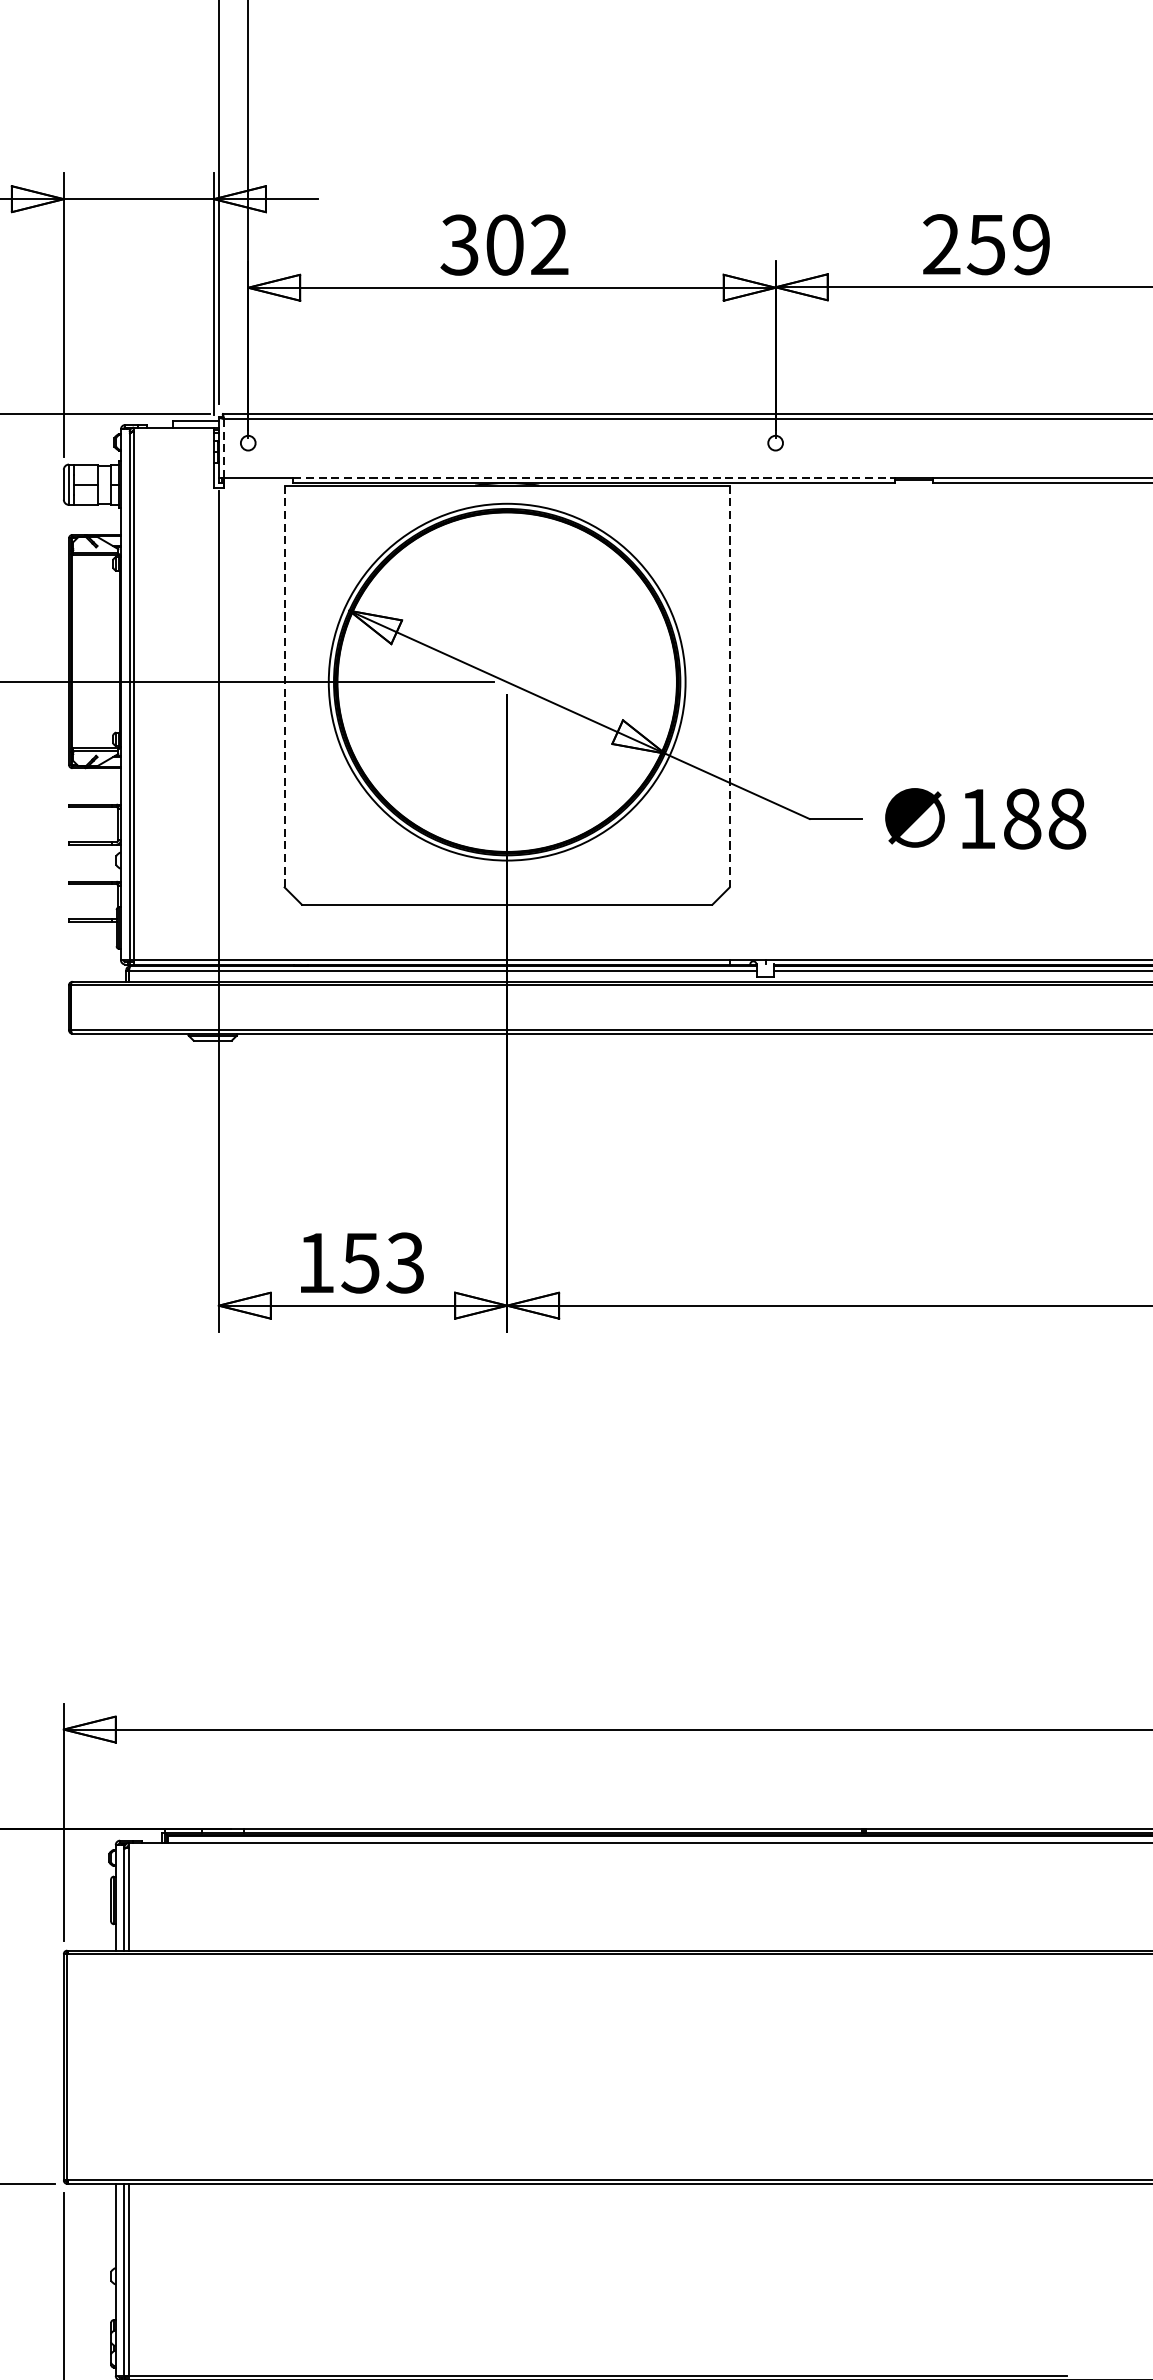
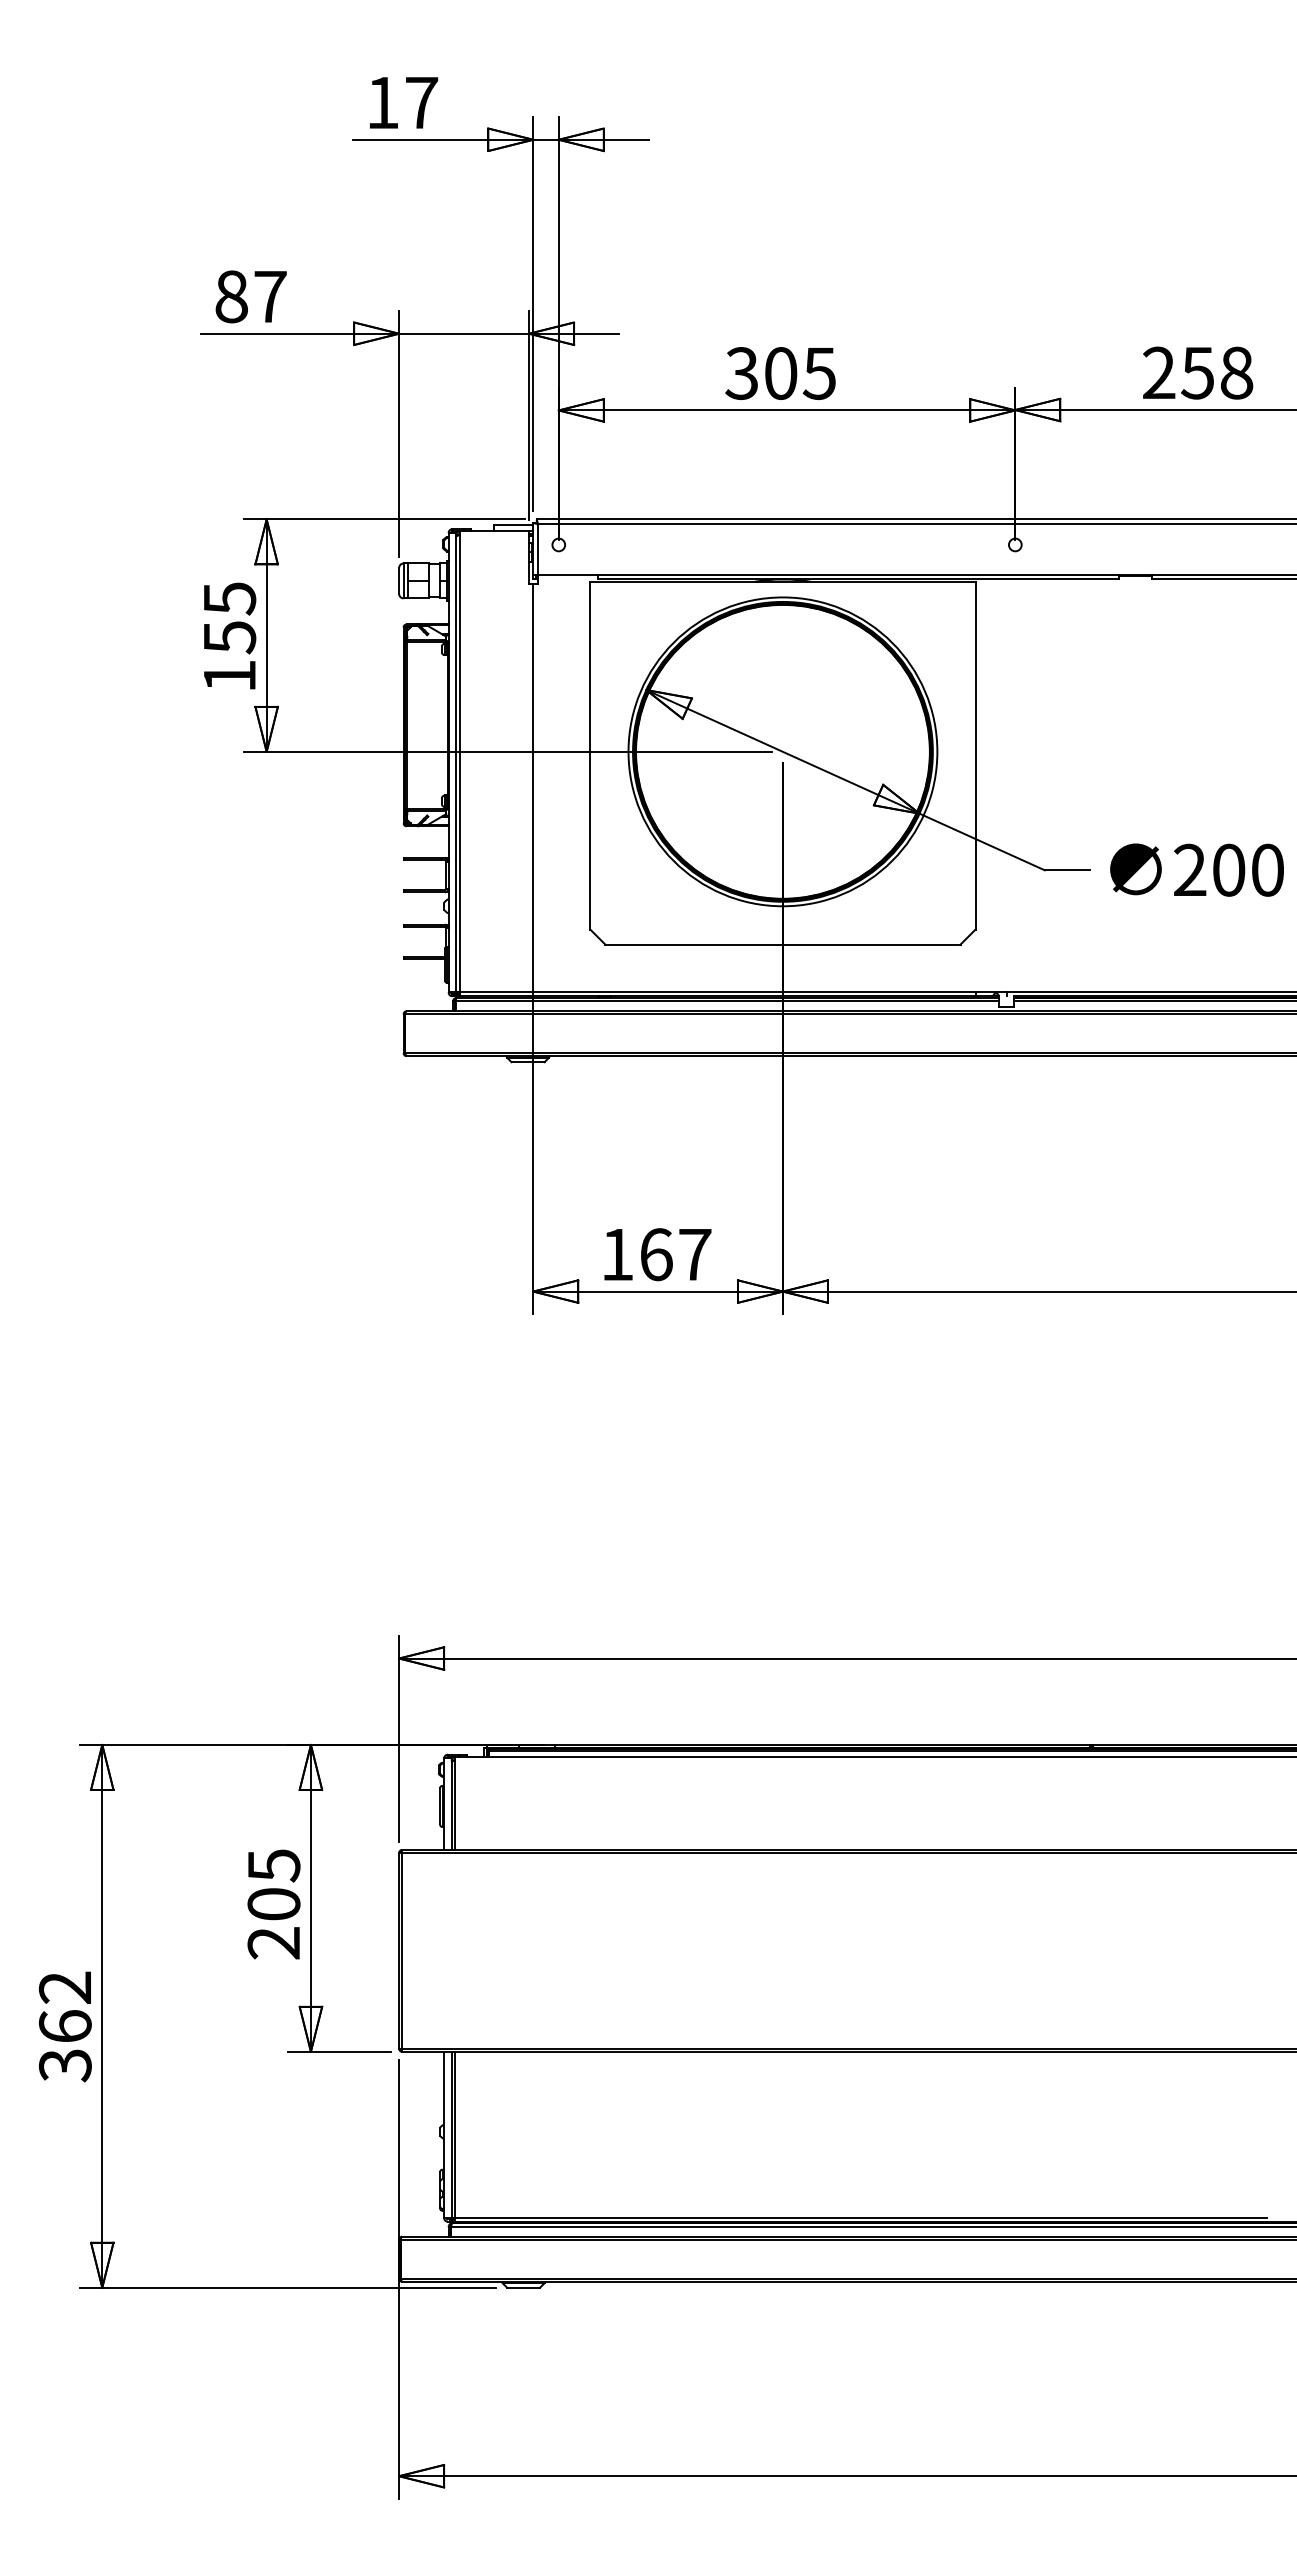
text: (1031, 243) -> (1236, 372), 259 -> 258
text: (548, 245) -> (818, 373), 302 -> 305
line: (223, 447) -> (537, 548), dashed -> solid
line: (594, 477) -> (858, 574), dashed -> solid
line: (284, 686) -> (590, 755), dashed -> solid
line: (729, 686) -> (975, 755), dashed -> solid
text: (1023, 818) -> (1229, 869), 188 -> 200
text: (383, 1262) -> (675, 1254), 153 -> 167

